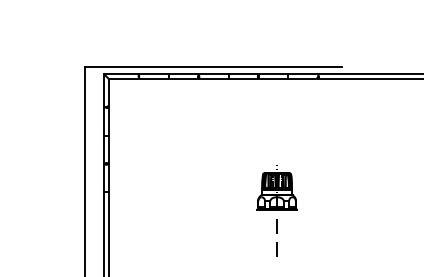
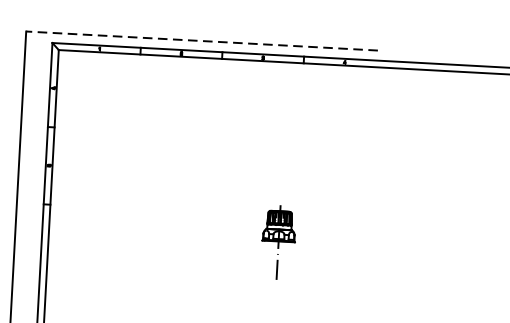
line: (213, 66) -> (202, 40), solid -> dashed
part: (276, 210) -> (277, 241), size x0.6

